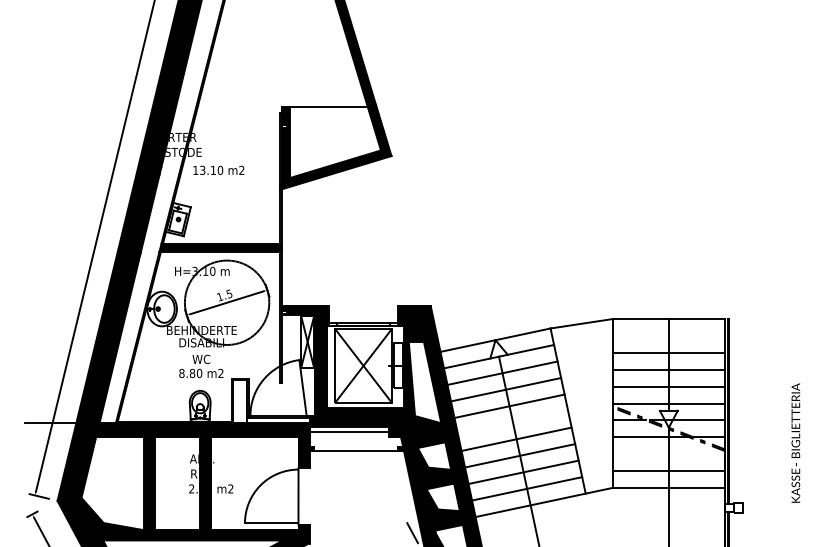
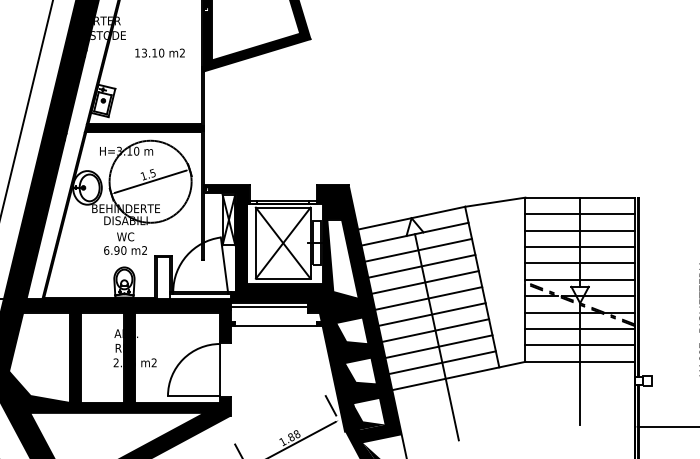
text: (218, 169) -> (159, 52), moved
line: (668, 335) -> (579, 213), added
text: (187, 372) -> (112, 249), 8.80 -> 6.90
line: (513, 422) -> (429, 298), added
line: (668, 454) -> (579, 329), added

